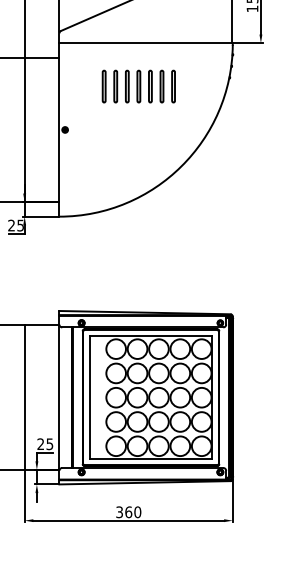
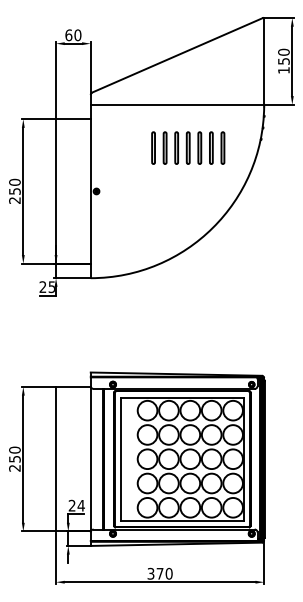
part: (139, 85) -> (188, 147), moved
text: (49, 443) -> (80, 505), 25 -> 24
text: (128, 511) -> (159, 573), 360 -> 370

